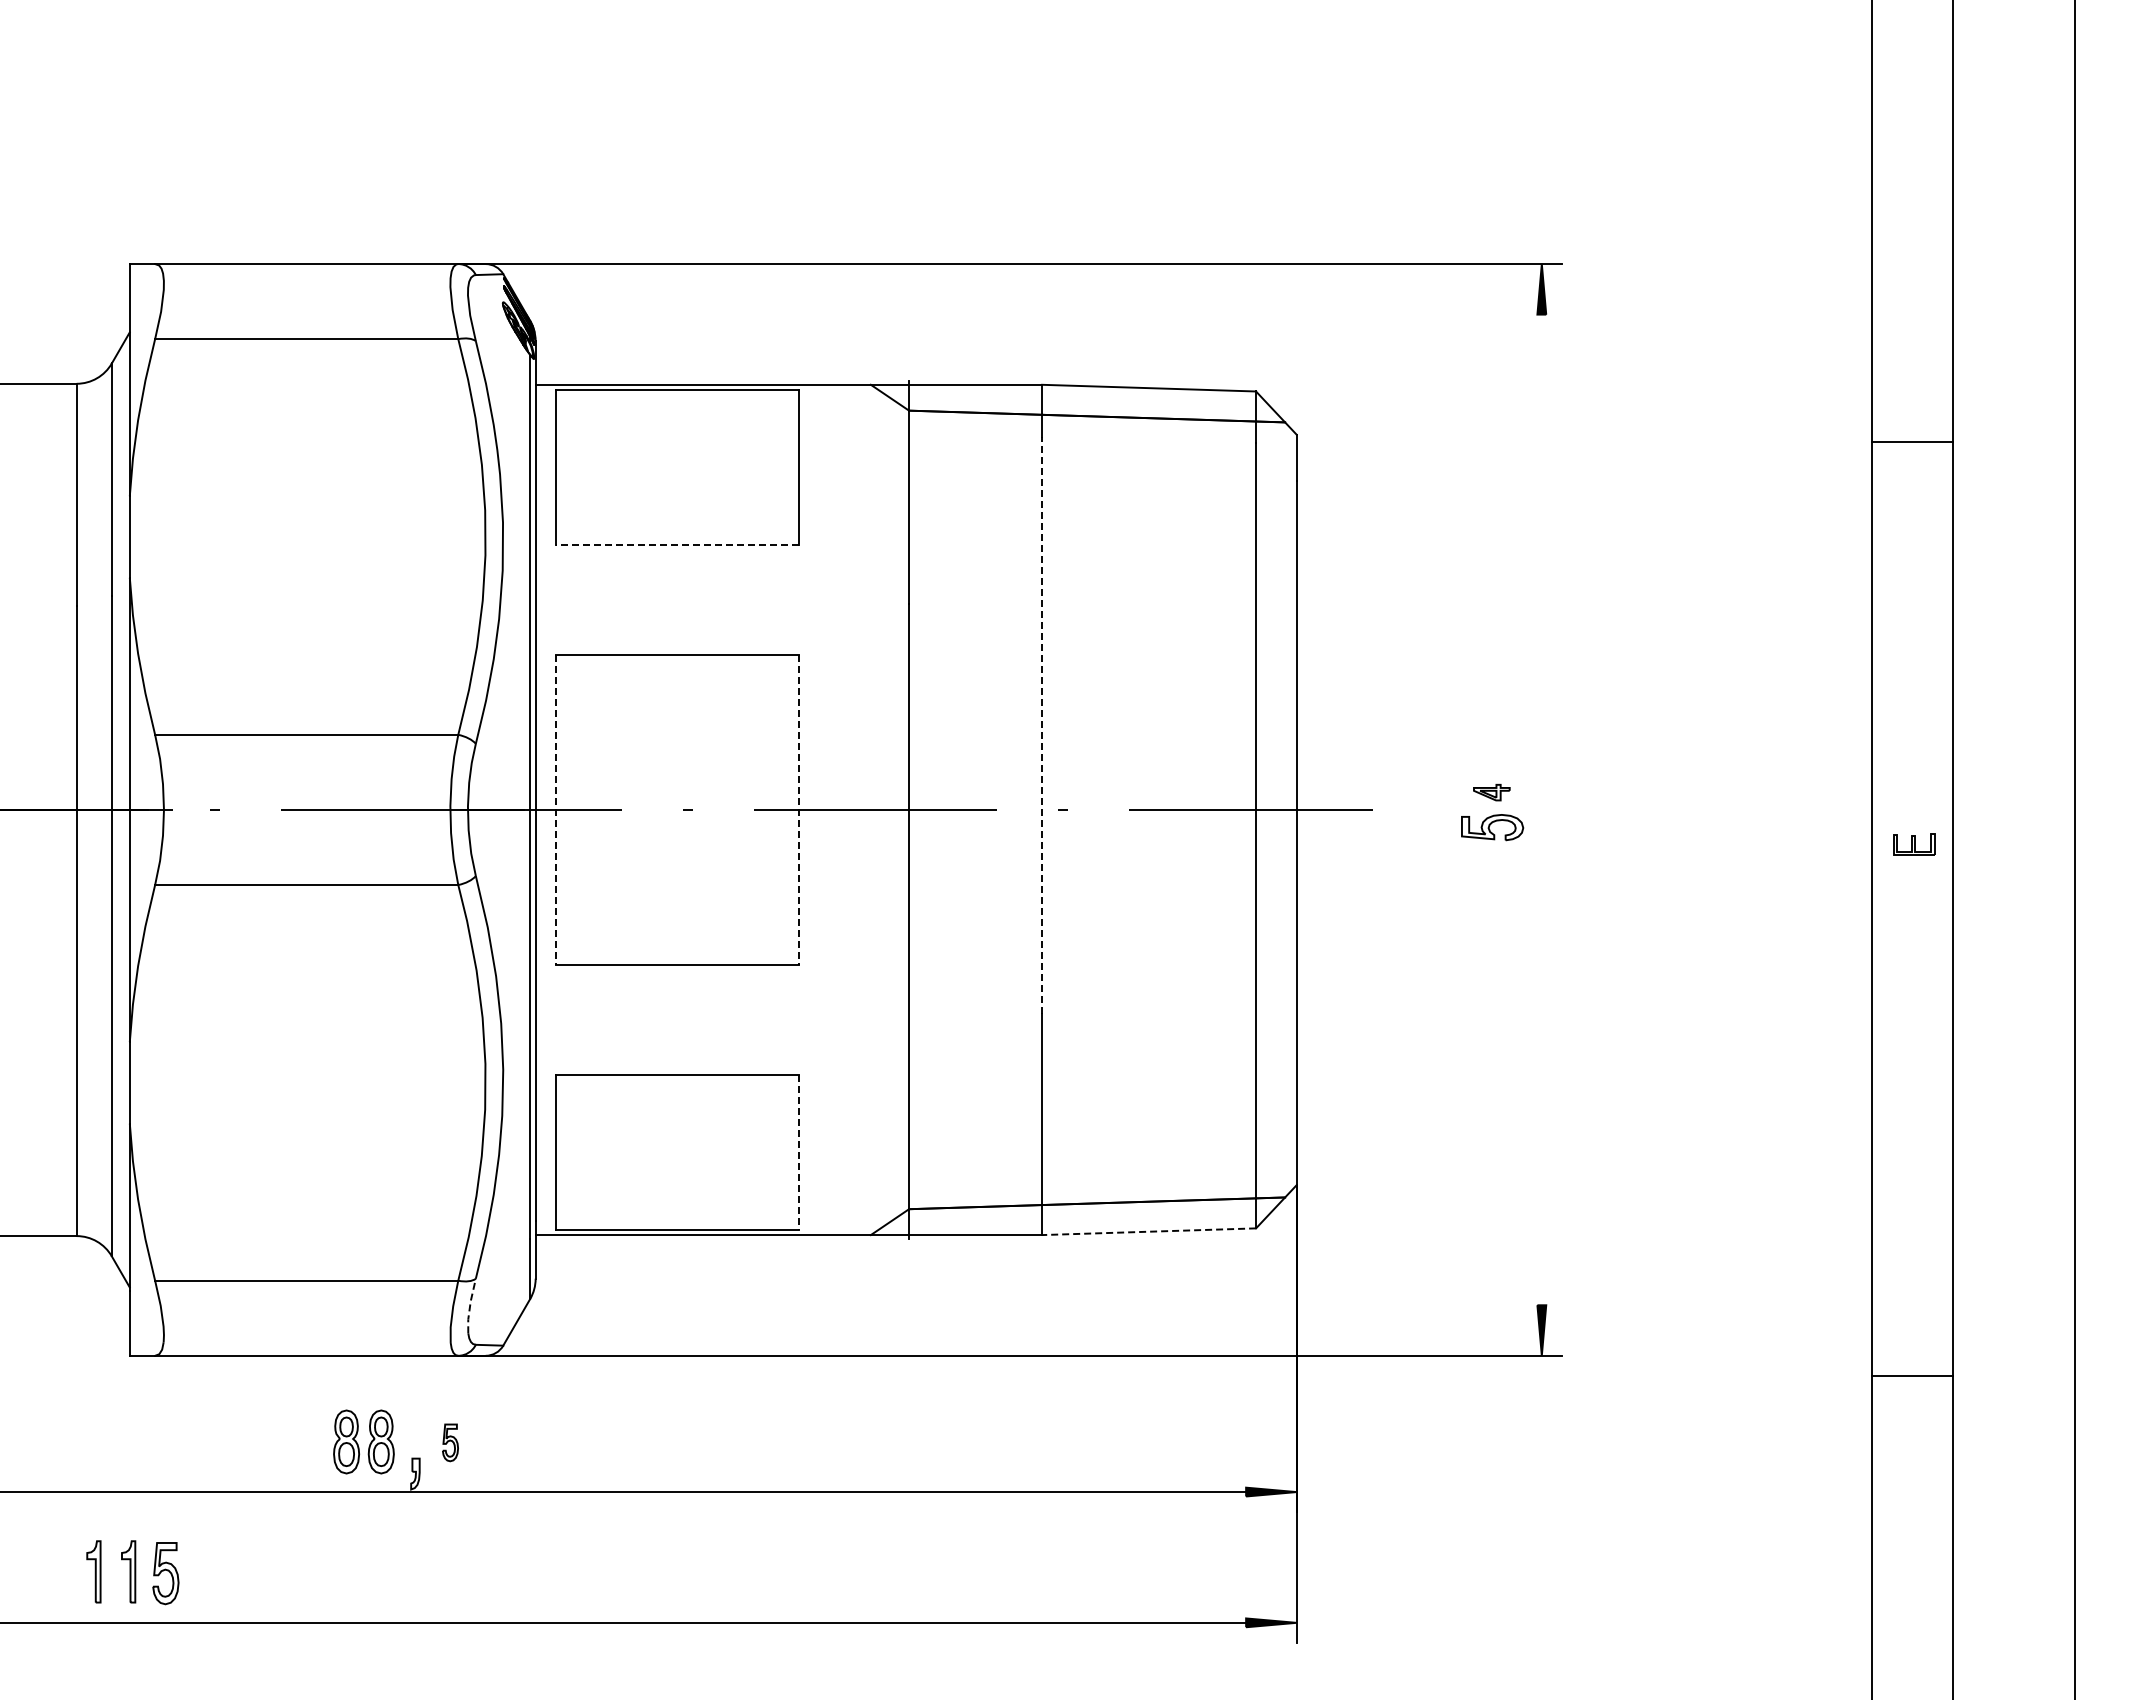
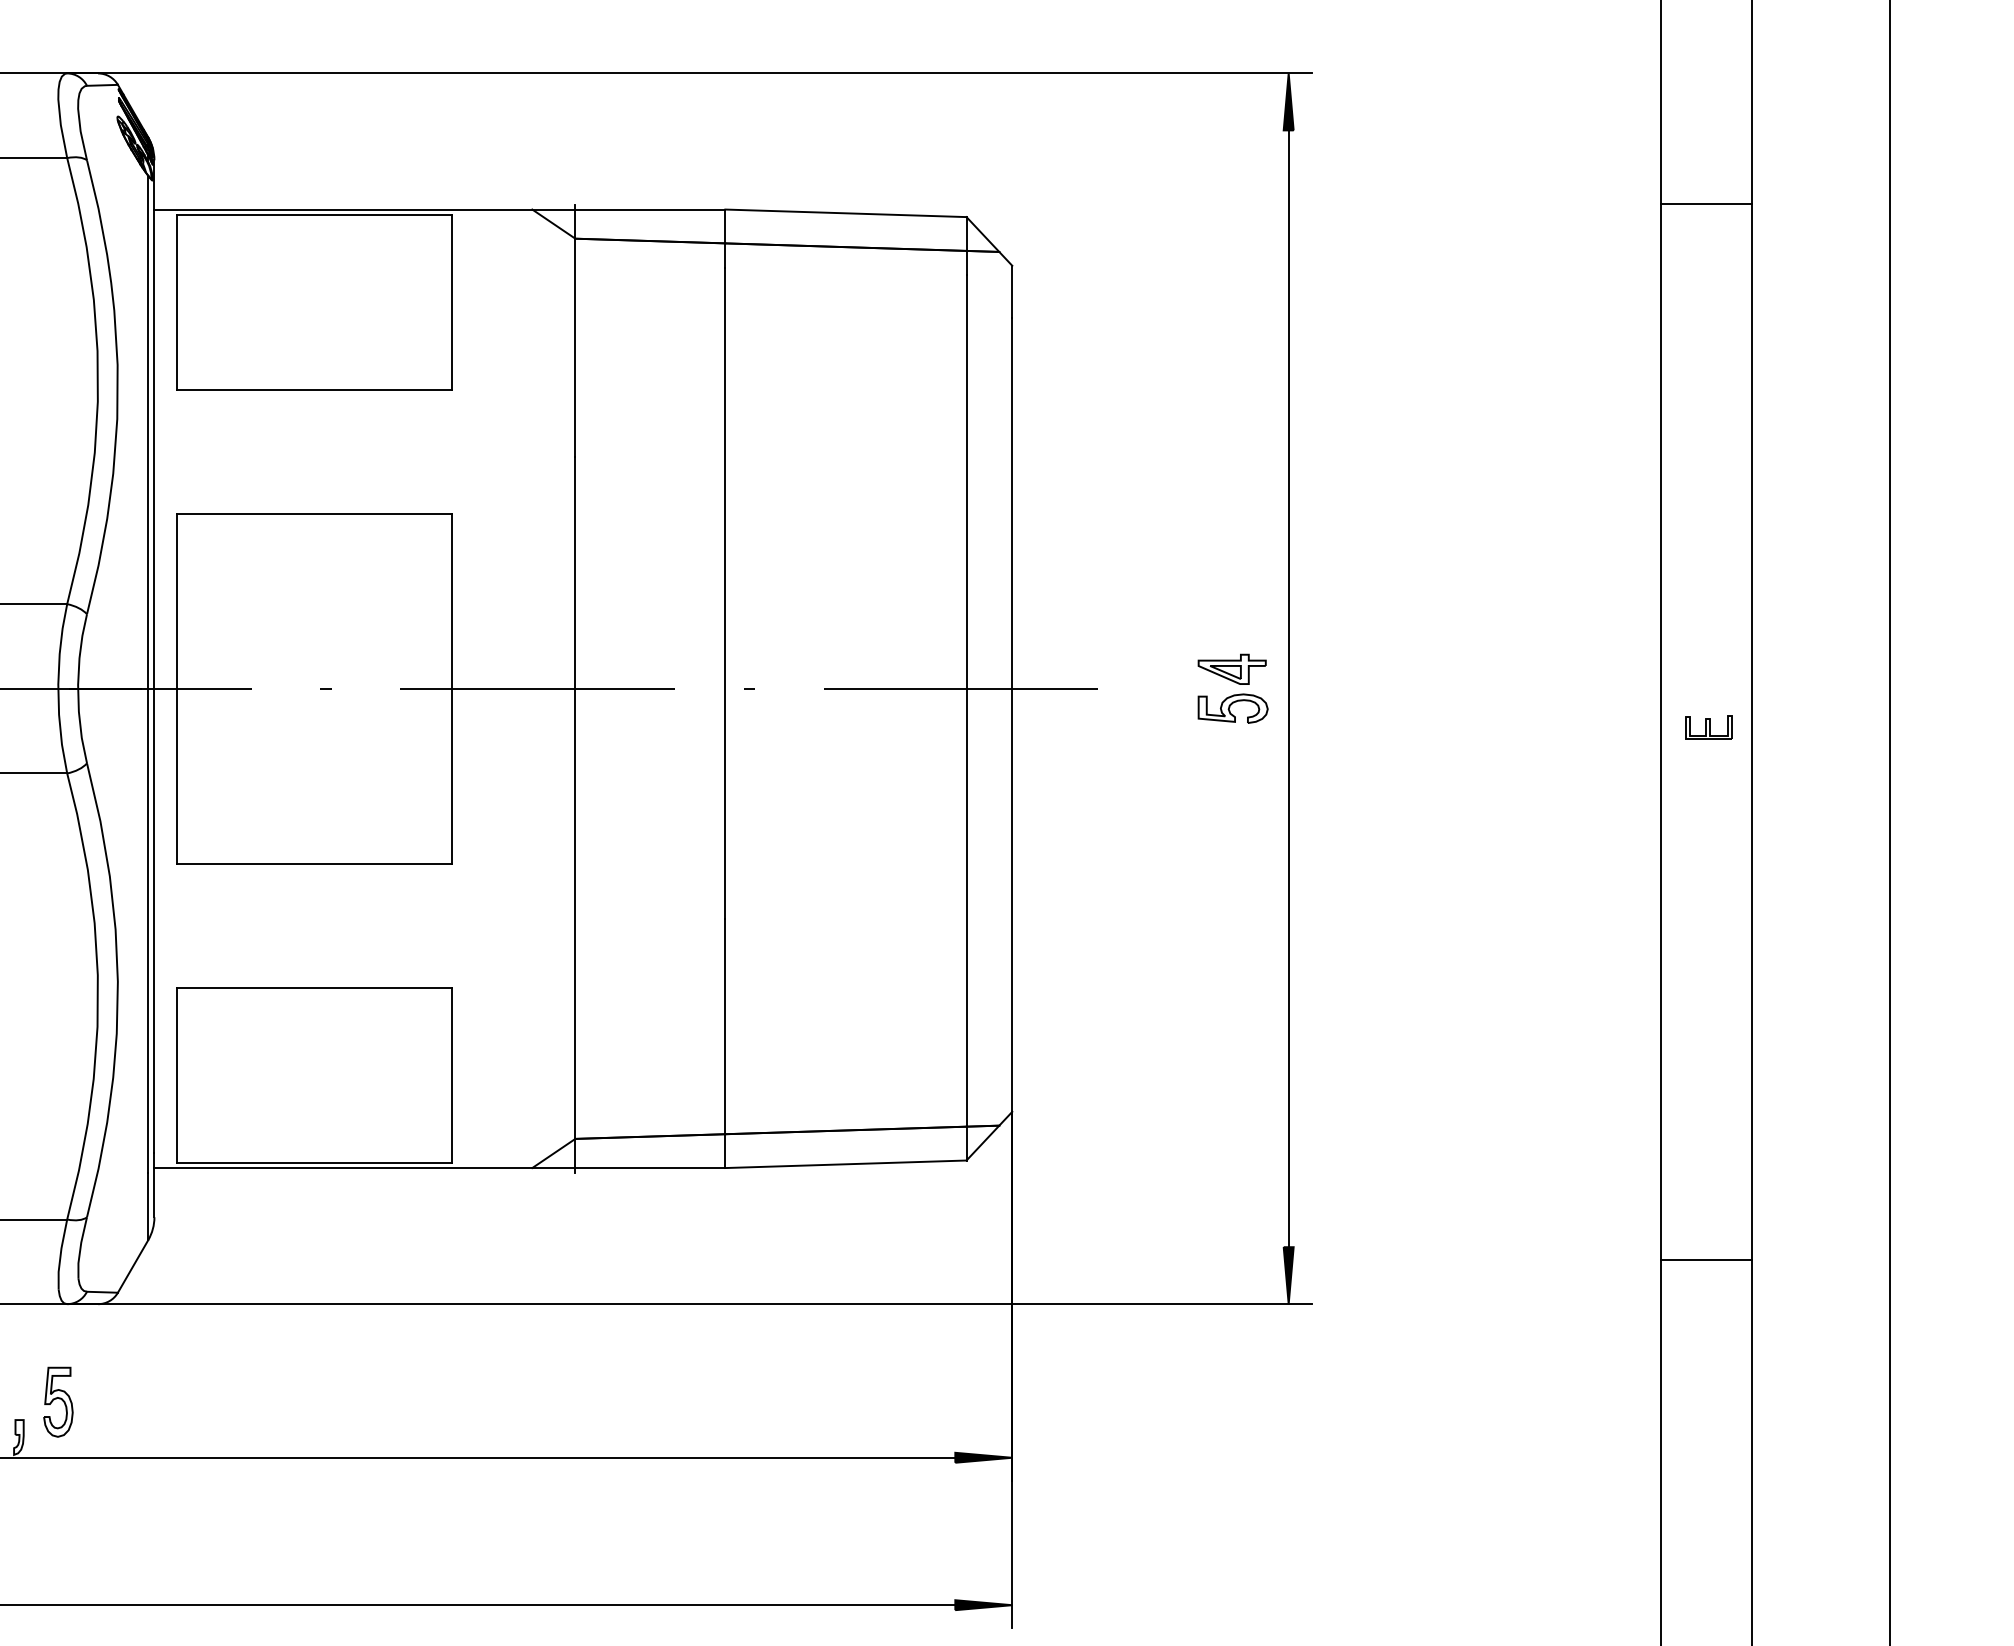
line: (1912, 442) -> (1706, 204), moved
line: (677, 544) -> (314, 389), dashed -> solid
line: (1042, 724) -> (725, 592), dashed -> solid
part: (1491, 792) -> (1231, 669), size x1.67
line: (1541, 809) -> (1288, 688), added
line: (555, 810) -> (176, 689), dashed -> solid
line: (799, 810) -> (451, 689), dashed -> solid
line: (799, 1152) -> (451, 1074), dashed -> solid
line: (1148, 1231) -> (845, 1164), dashed -> solid
line: (470, 1305) -> (80, 1247), dashed -> solid
line: (1912, 1376) -> (1706, 1260), moved
part: (450, 1442) -> (58, 1401), size x1.67

